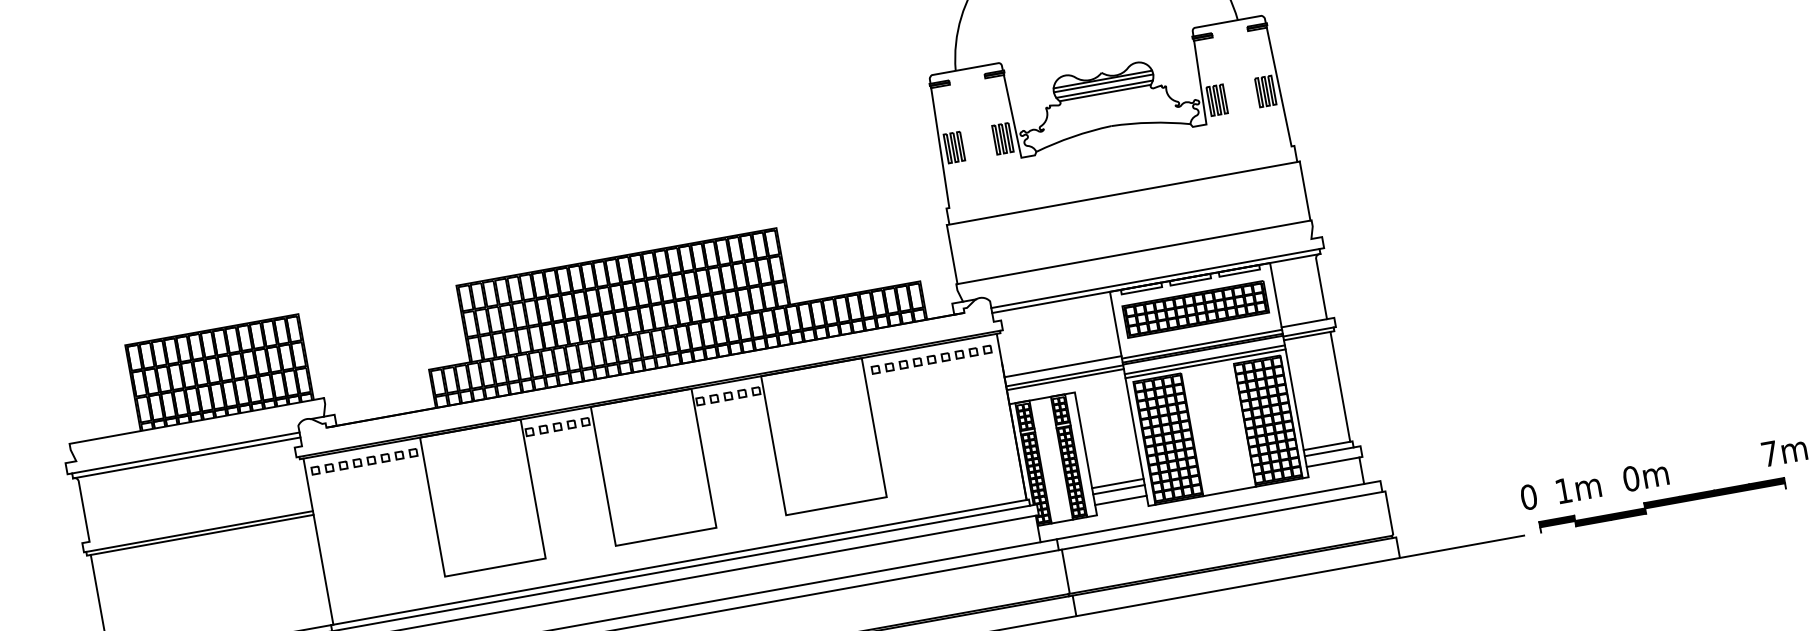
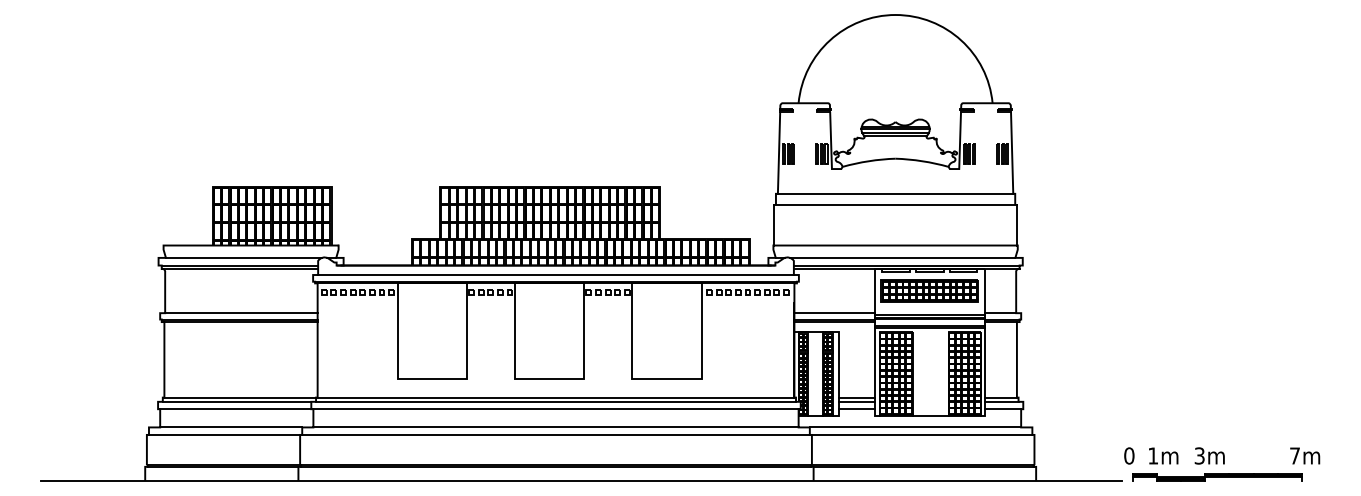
line: (1120, 176) -> (895, 193), added
line: (1147, 267) -> (902, 257), added
line: (647, 384) -> (555, 275), added
line: (188, 440) -> (243, 257), added
text: (1630, 478) -> (1199, 455), 0m -> 3m
line: (200, 522) -> (241, 313), added

